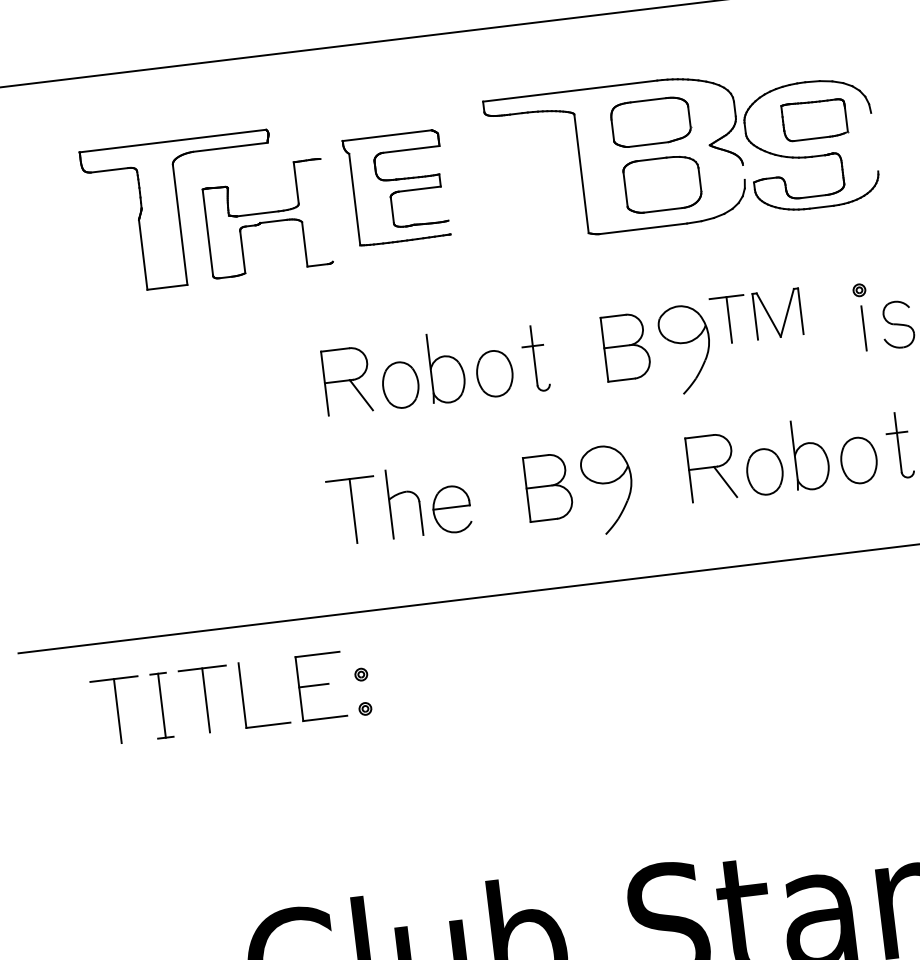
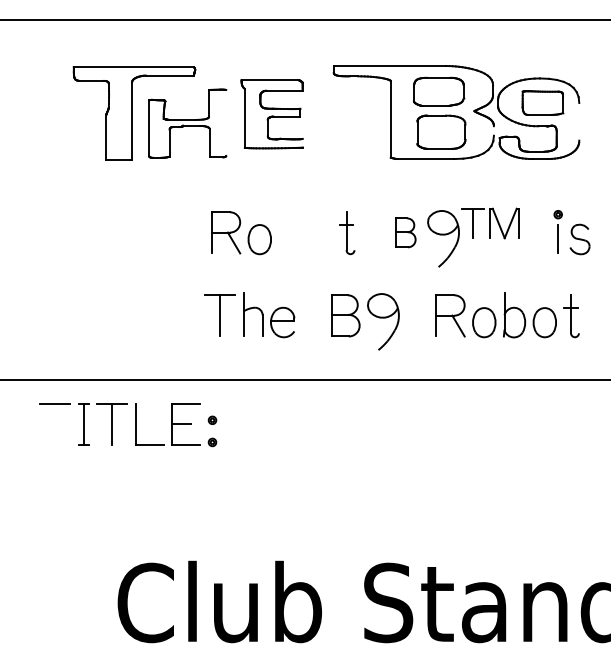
part: (625, 346) -> (405, 232), size x0.7
part: (470, 365) -> (305, 232), removed
line: (118, 710) -> (55, 424), removed

